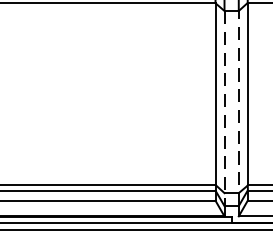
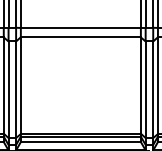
line: (224, 109) -> (145, 93), dashed -> solid
line: (239, 109) -> (153, 93), dashed -> solid

